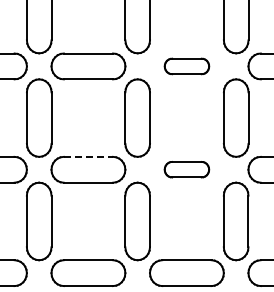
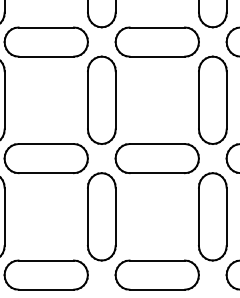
part: (186, 66) -> (156, 42), size x1.67
line: (88, 156) -> (46, 143), dashed -> solid
part: (186, 169) -> (156, 158), size x1.67

